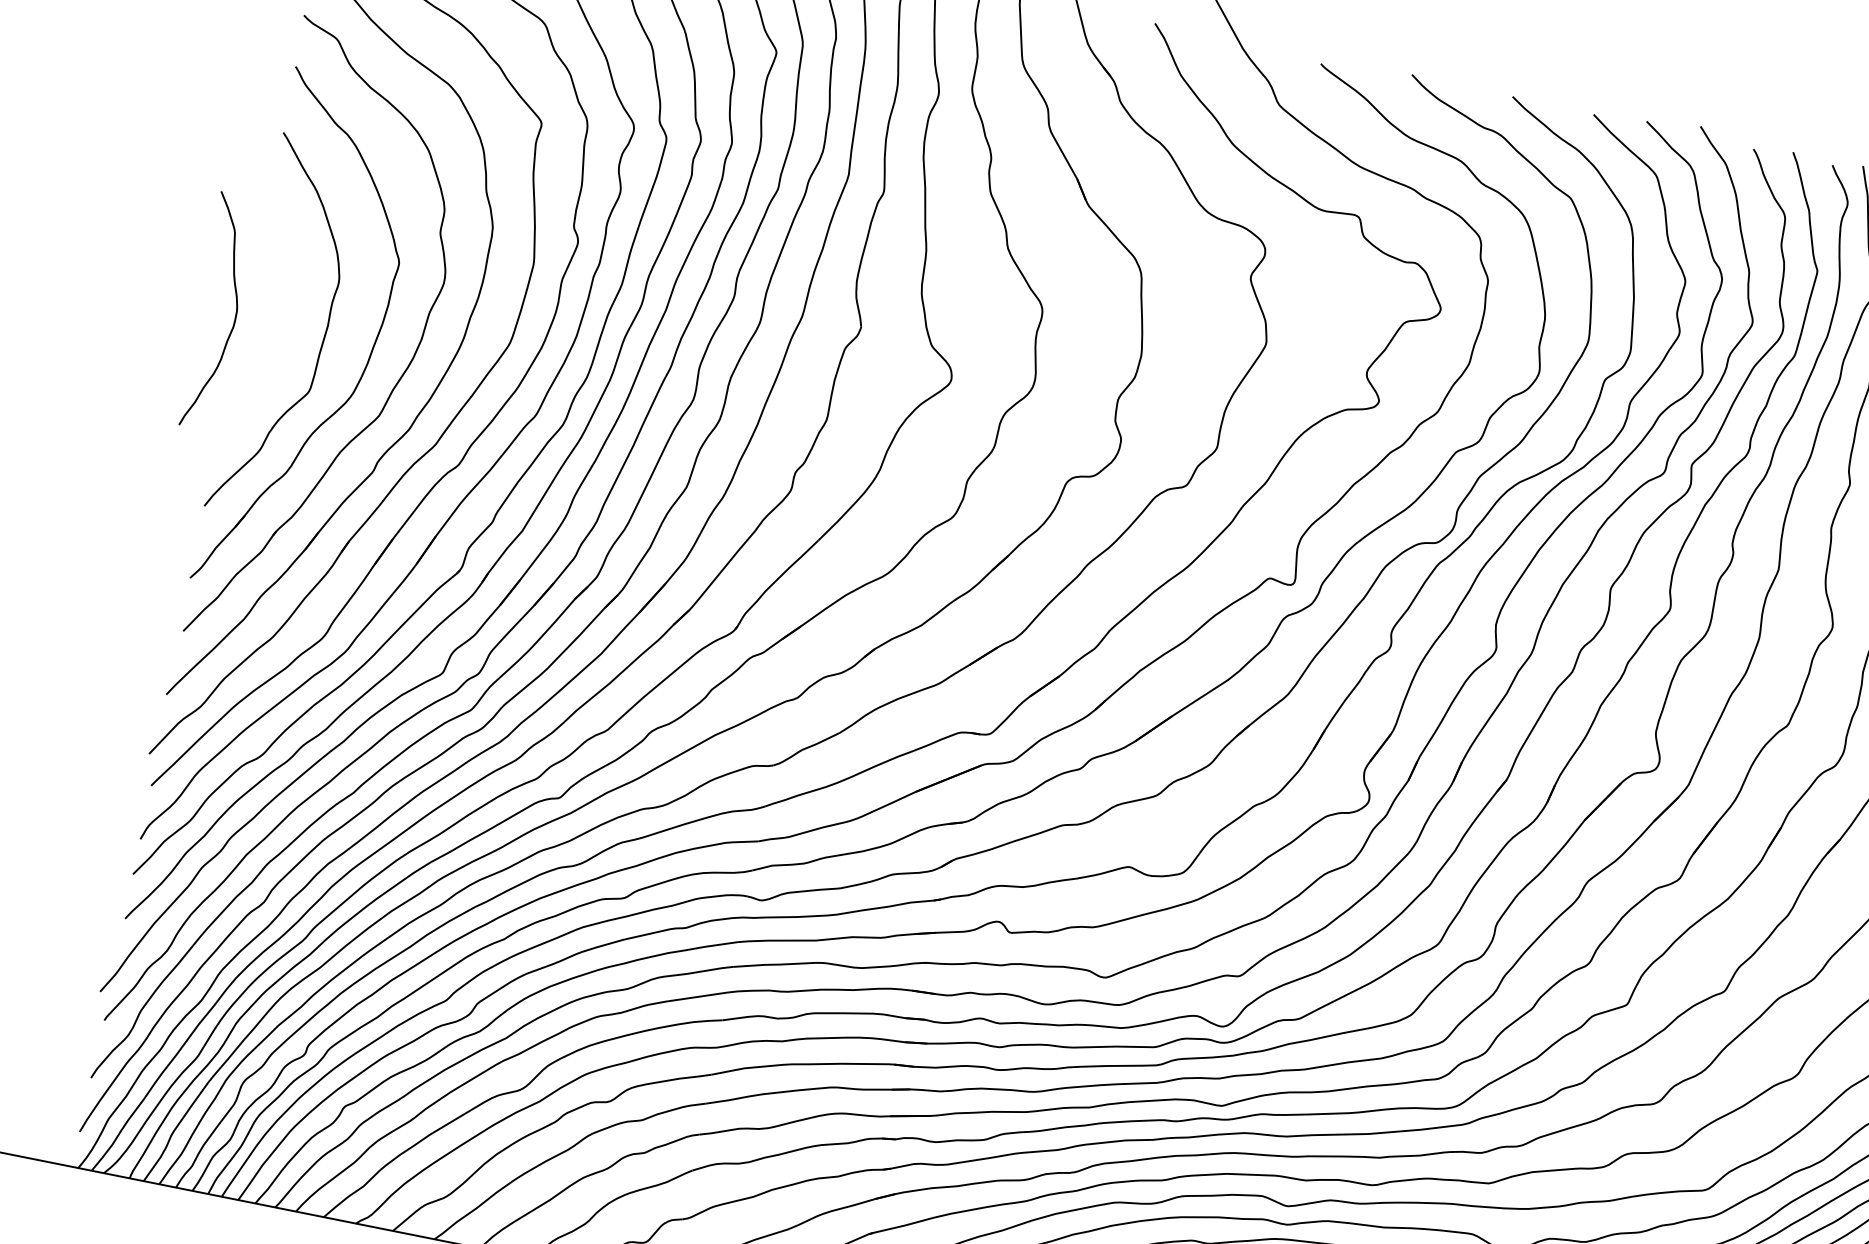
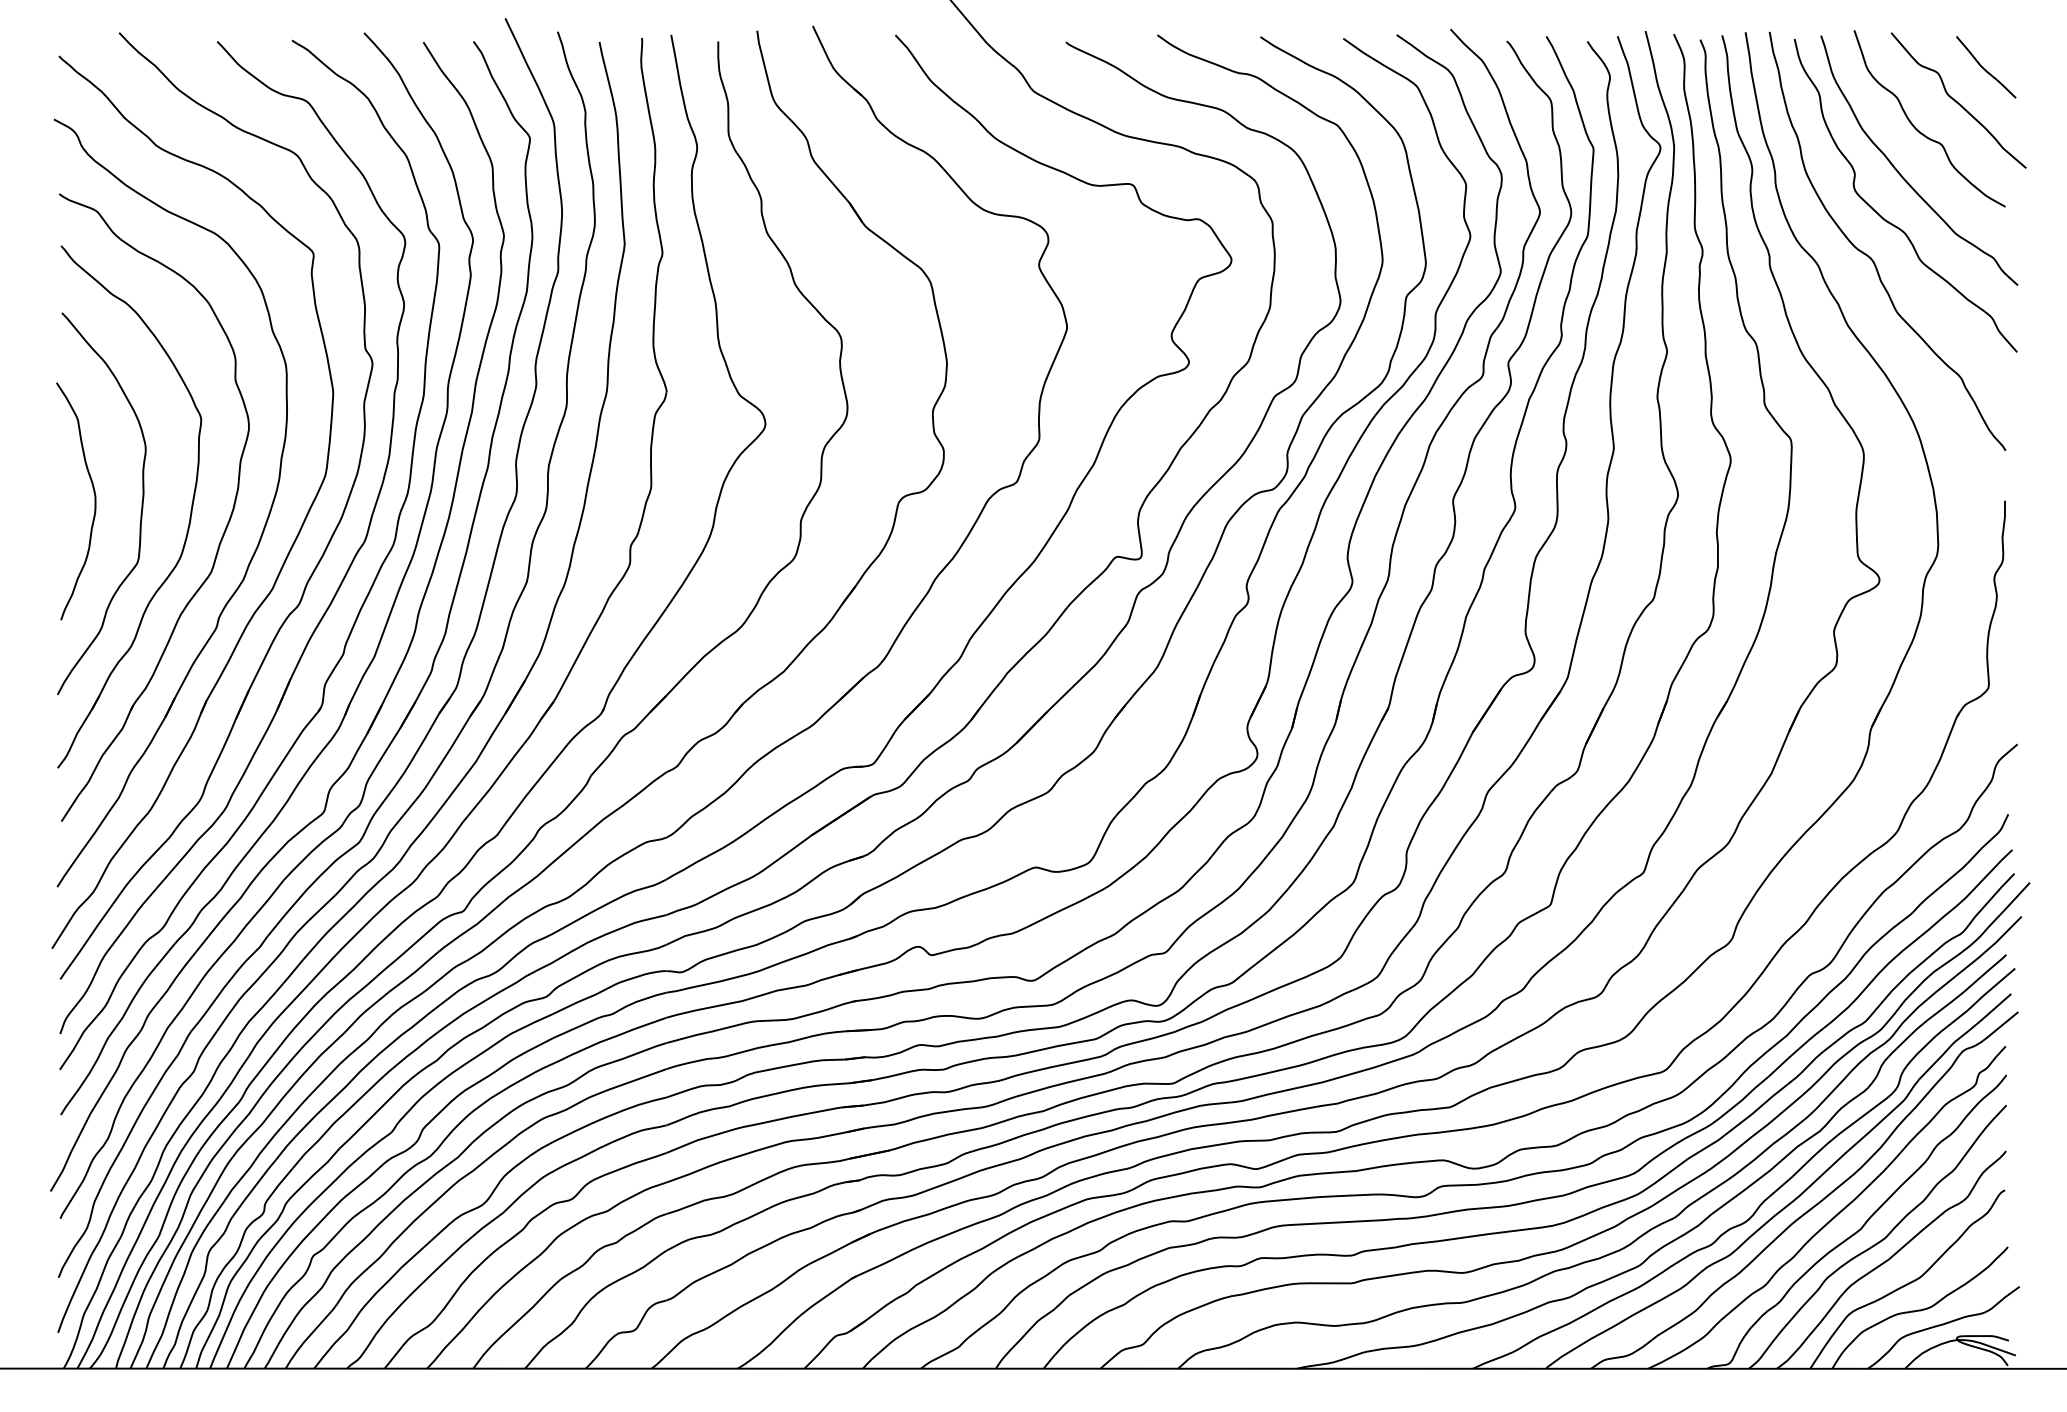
curve: (235, 315) -> (94, 501), moved

